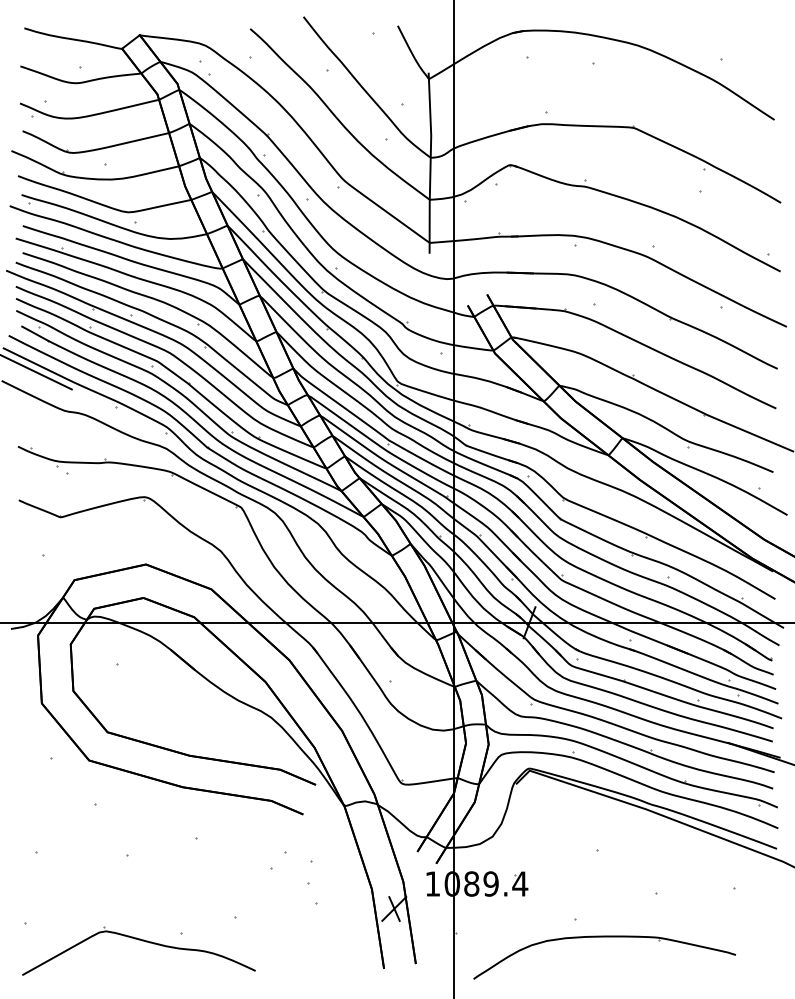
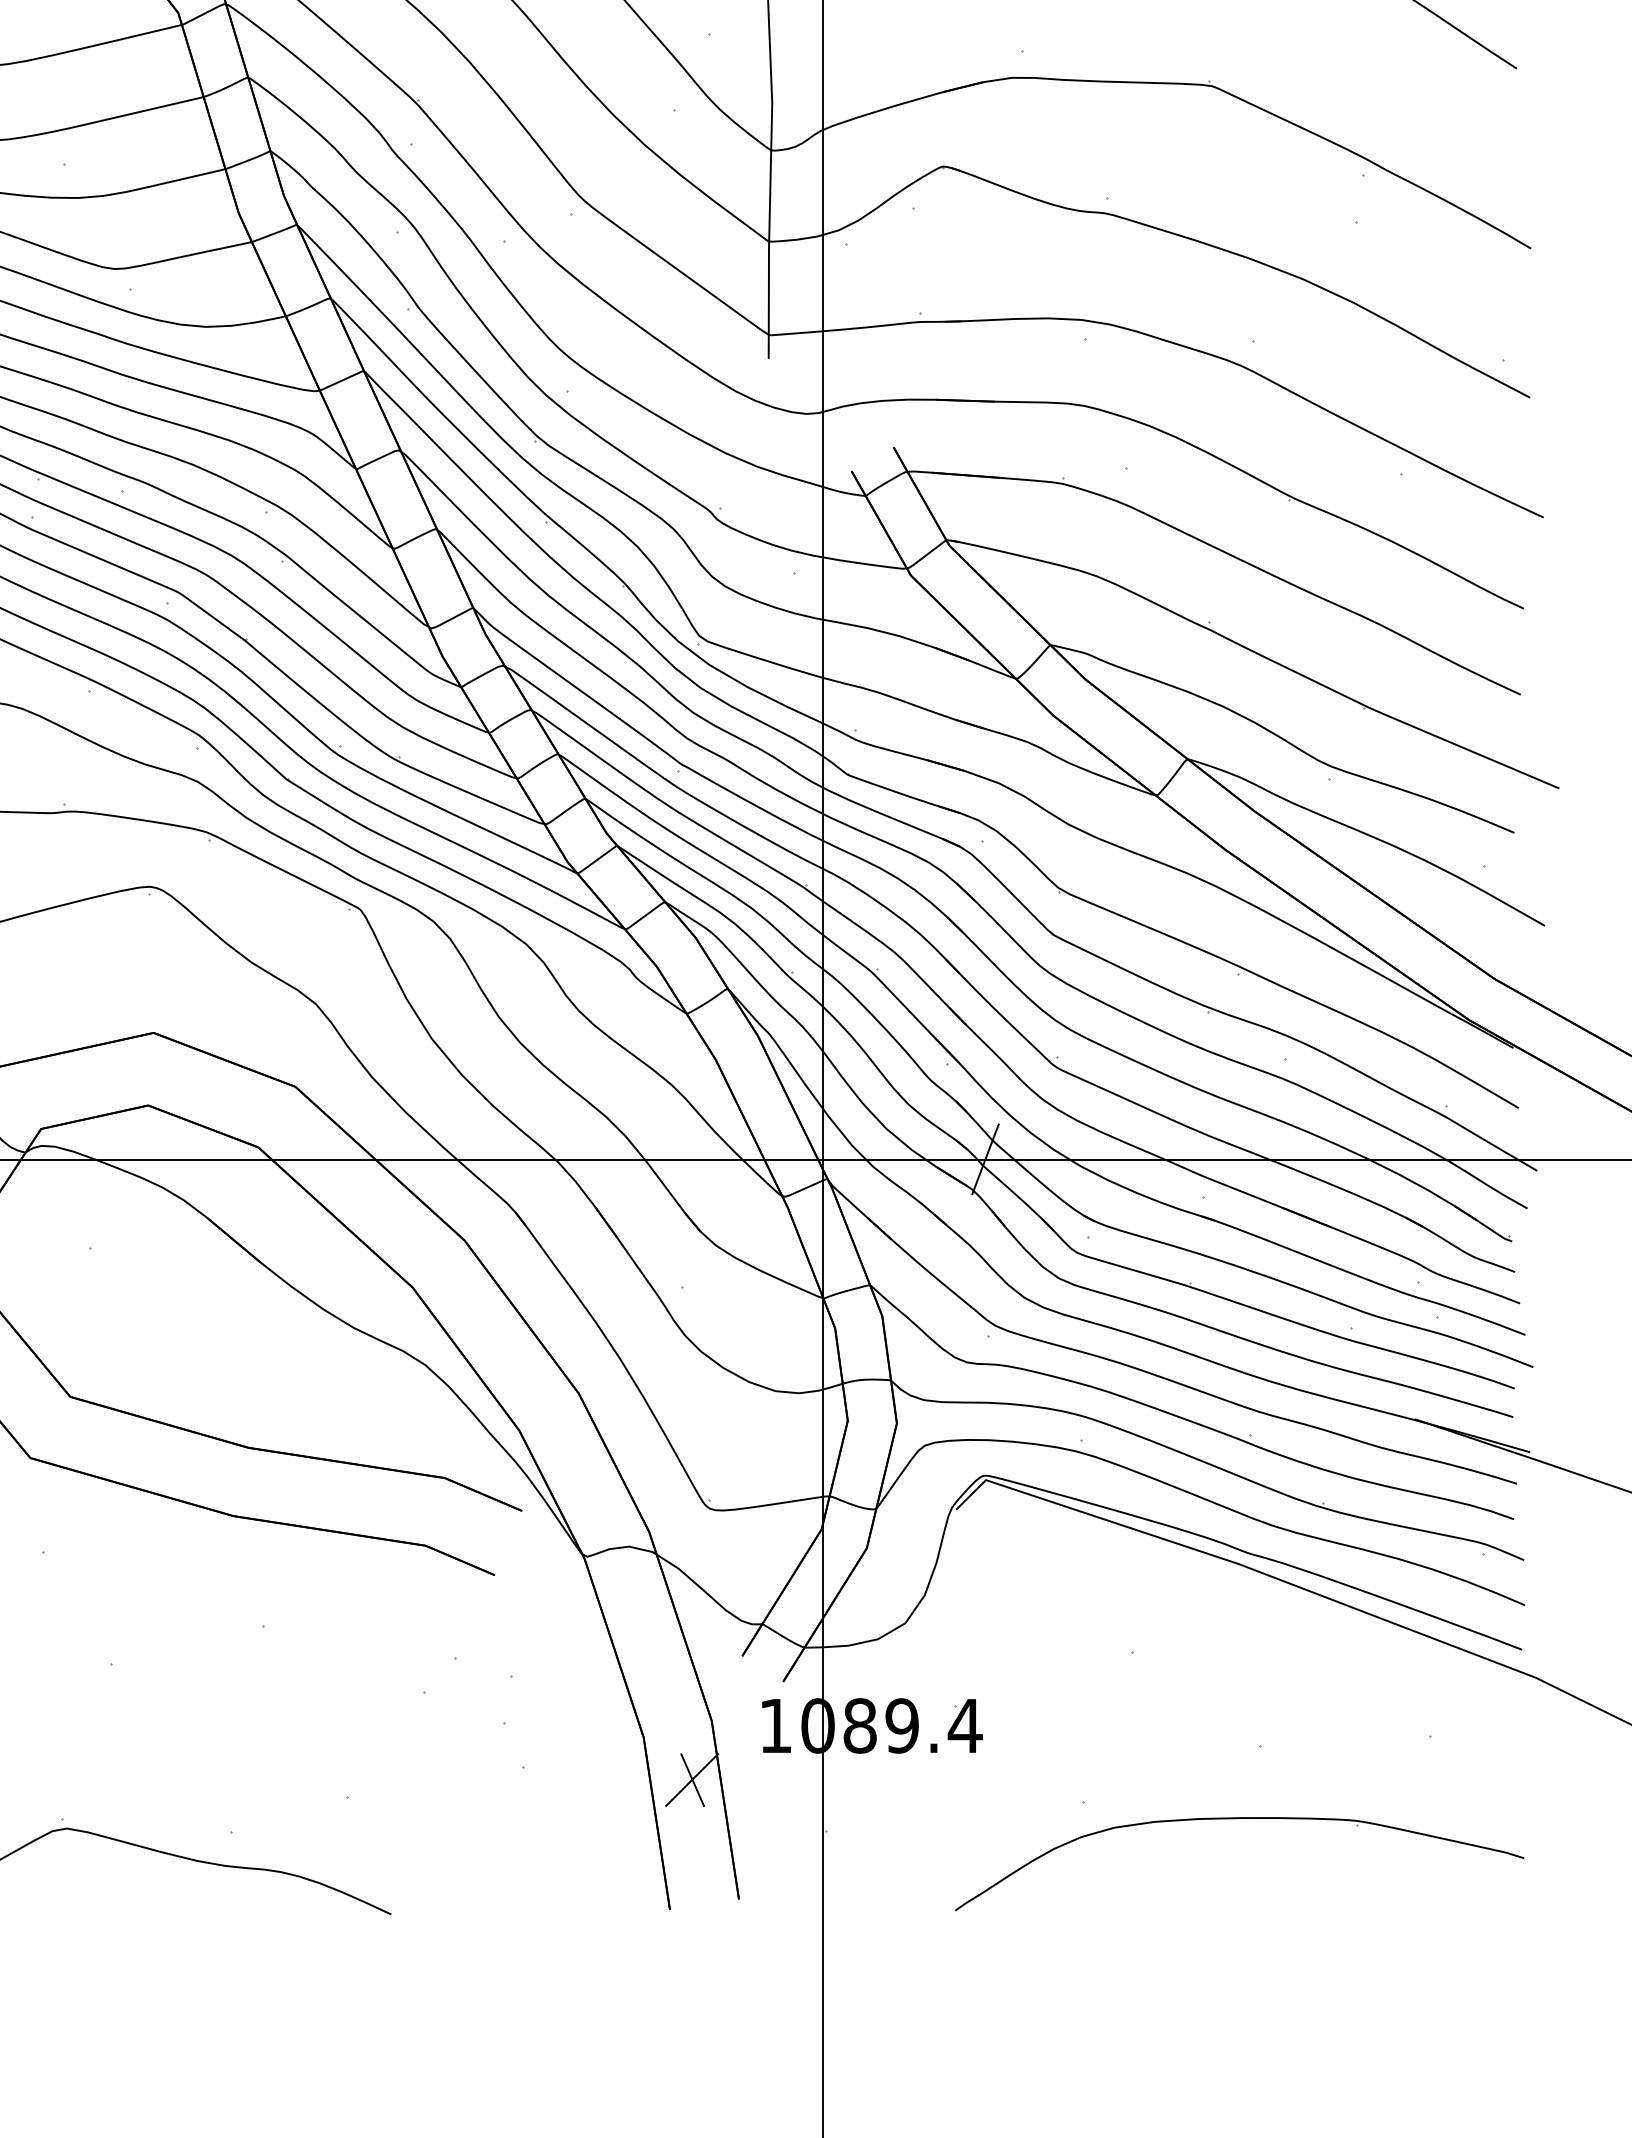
part: (604, 937) -> (1239, 1820), moved

